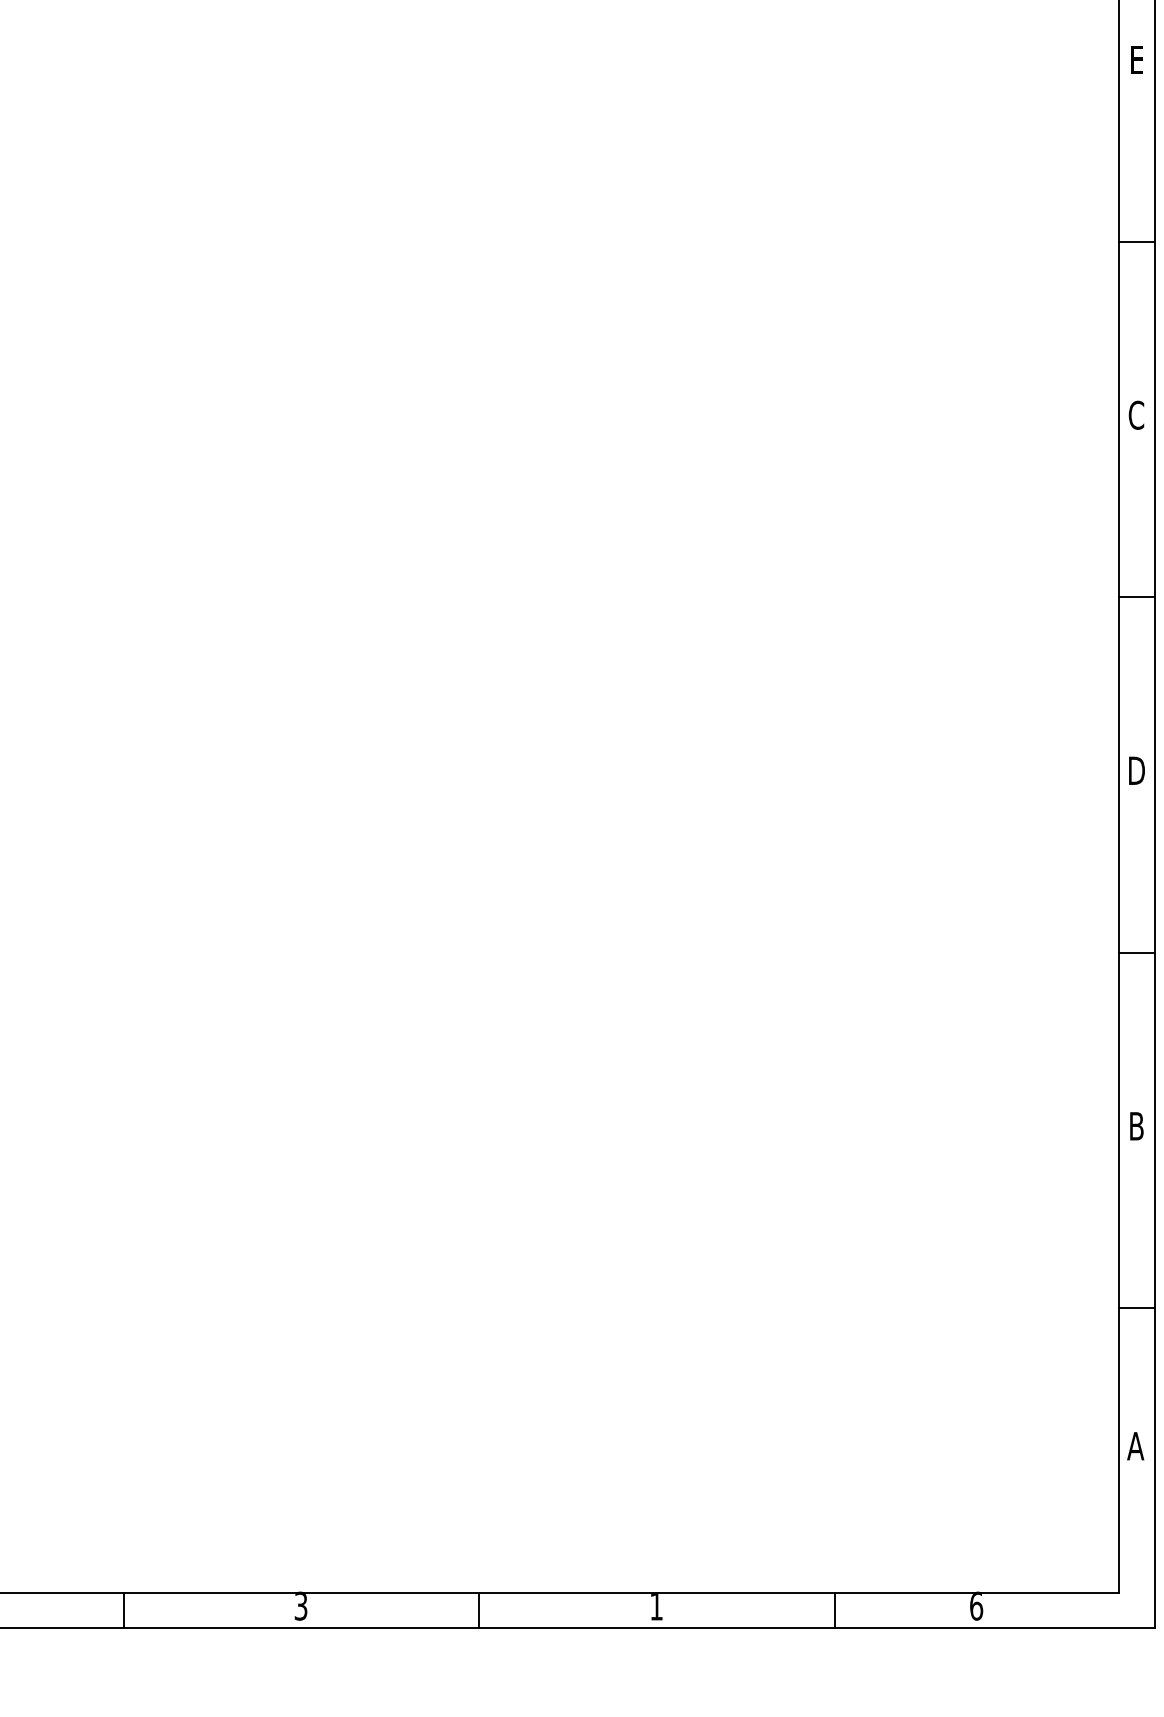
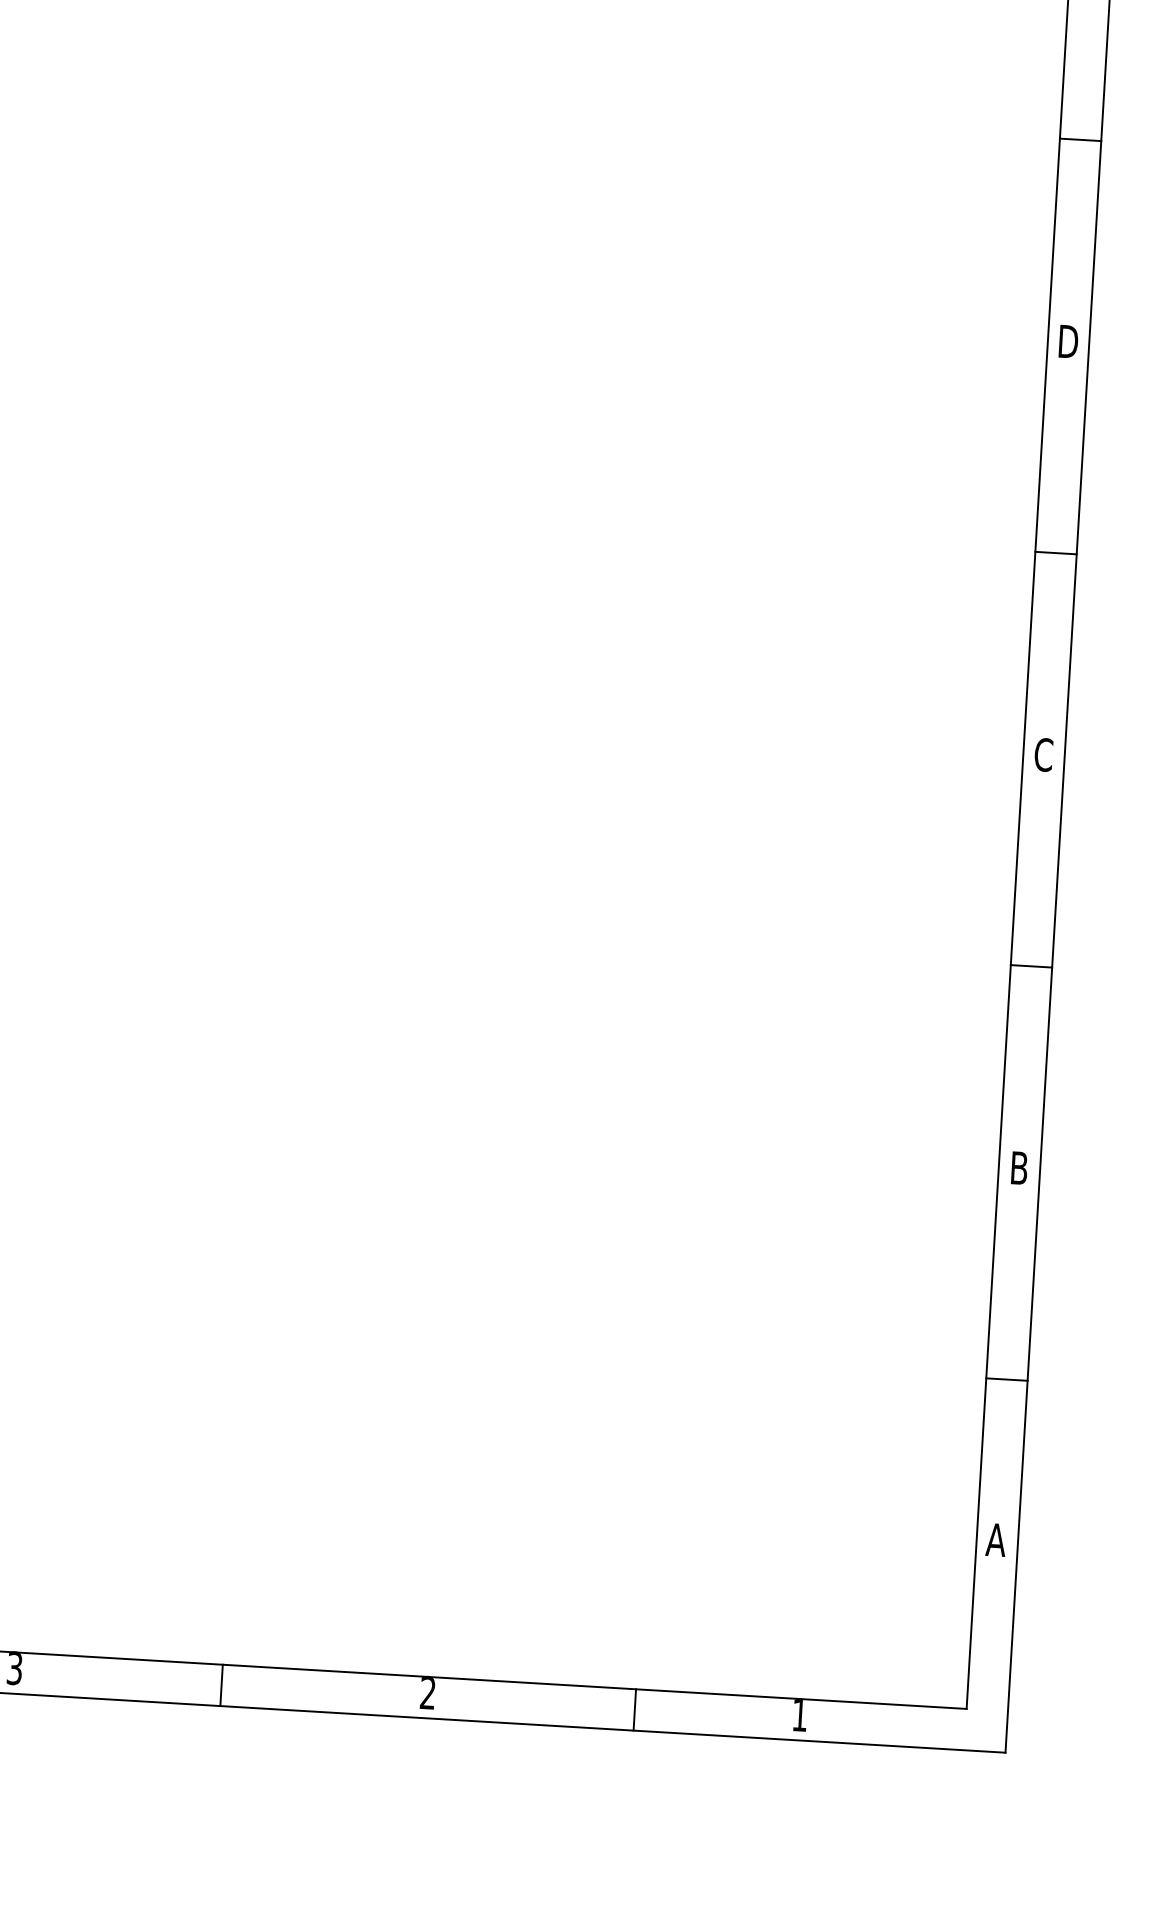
text: (1136, 414) -> (1068, 340), C -> D
text: (1136, 770) -> (1043, 754), D -> C
text: (656, 1605) -> (428, 1692), 1 -> 2
text: (976, 1605) -> (800, 1714), 6 -> 1

